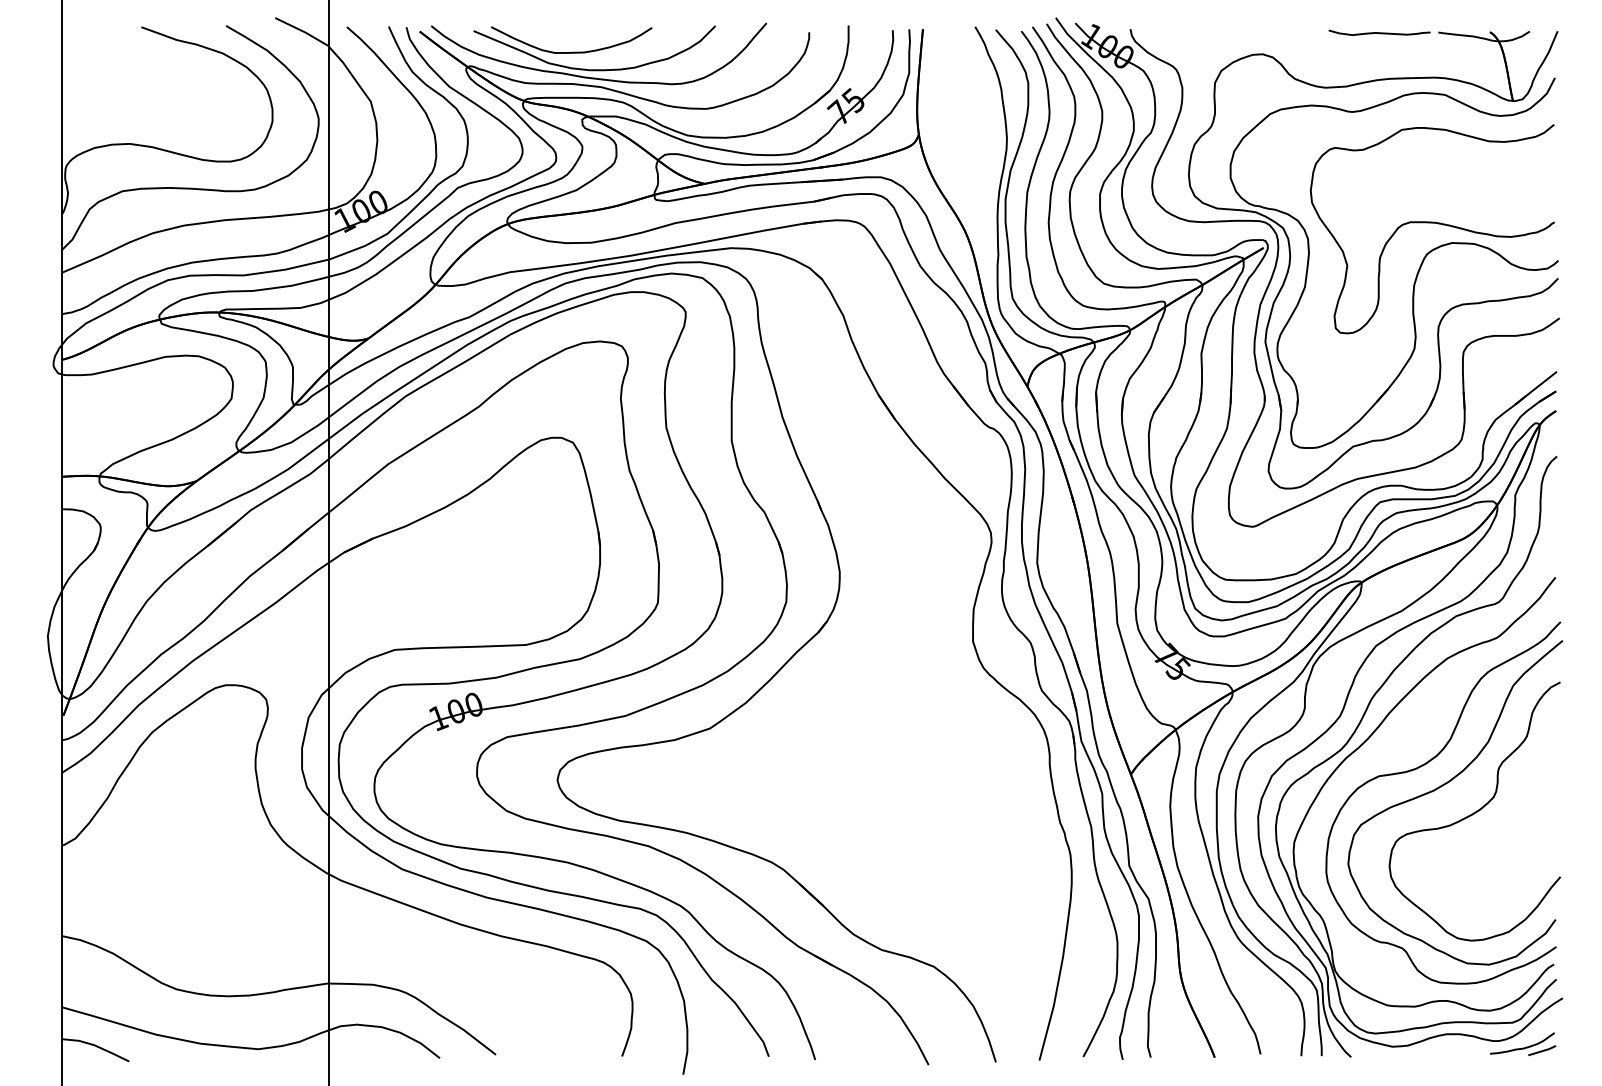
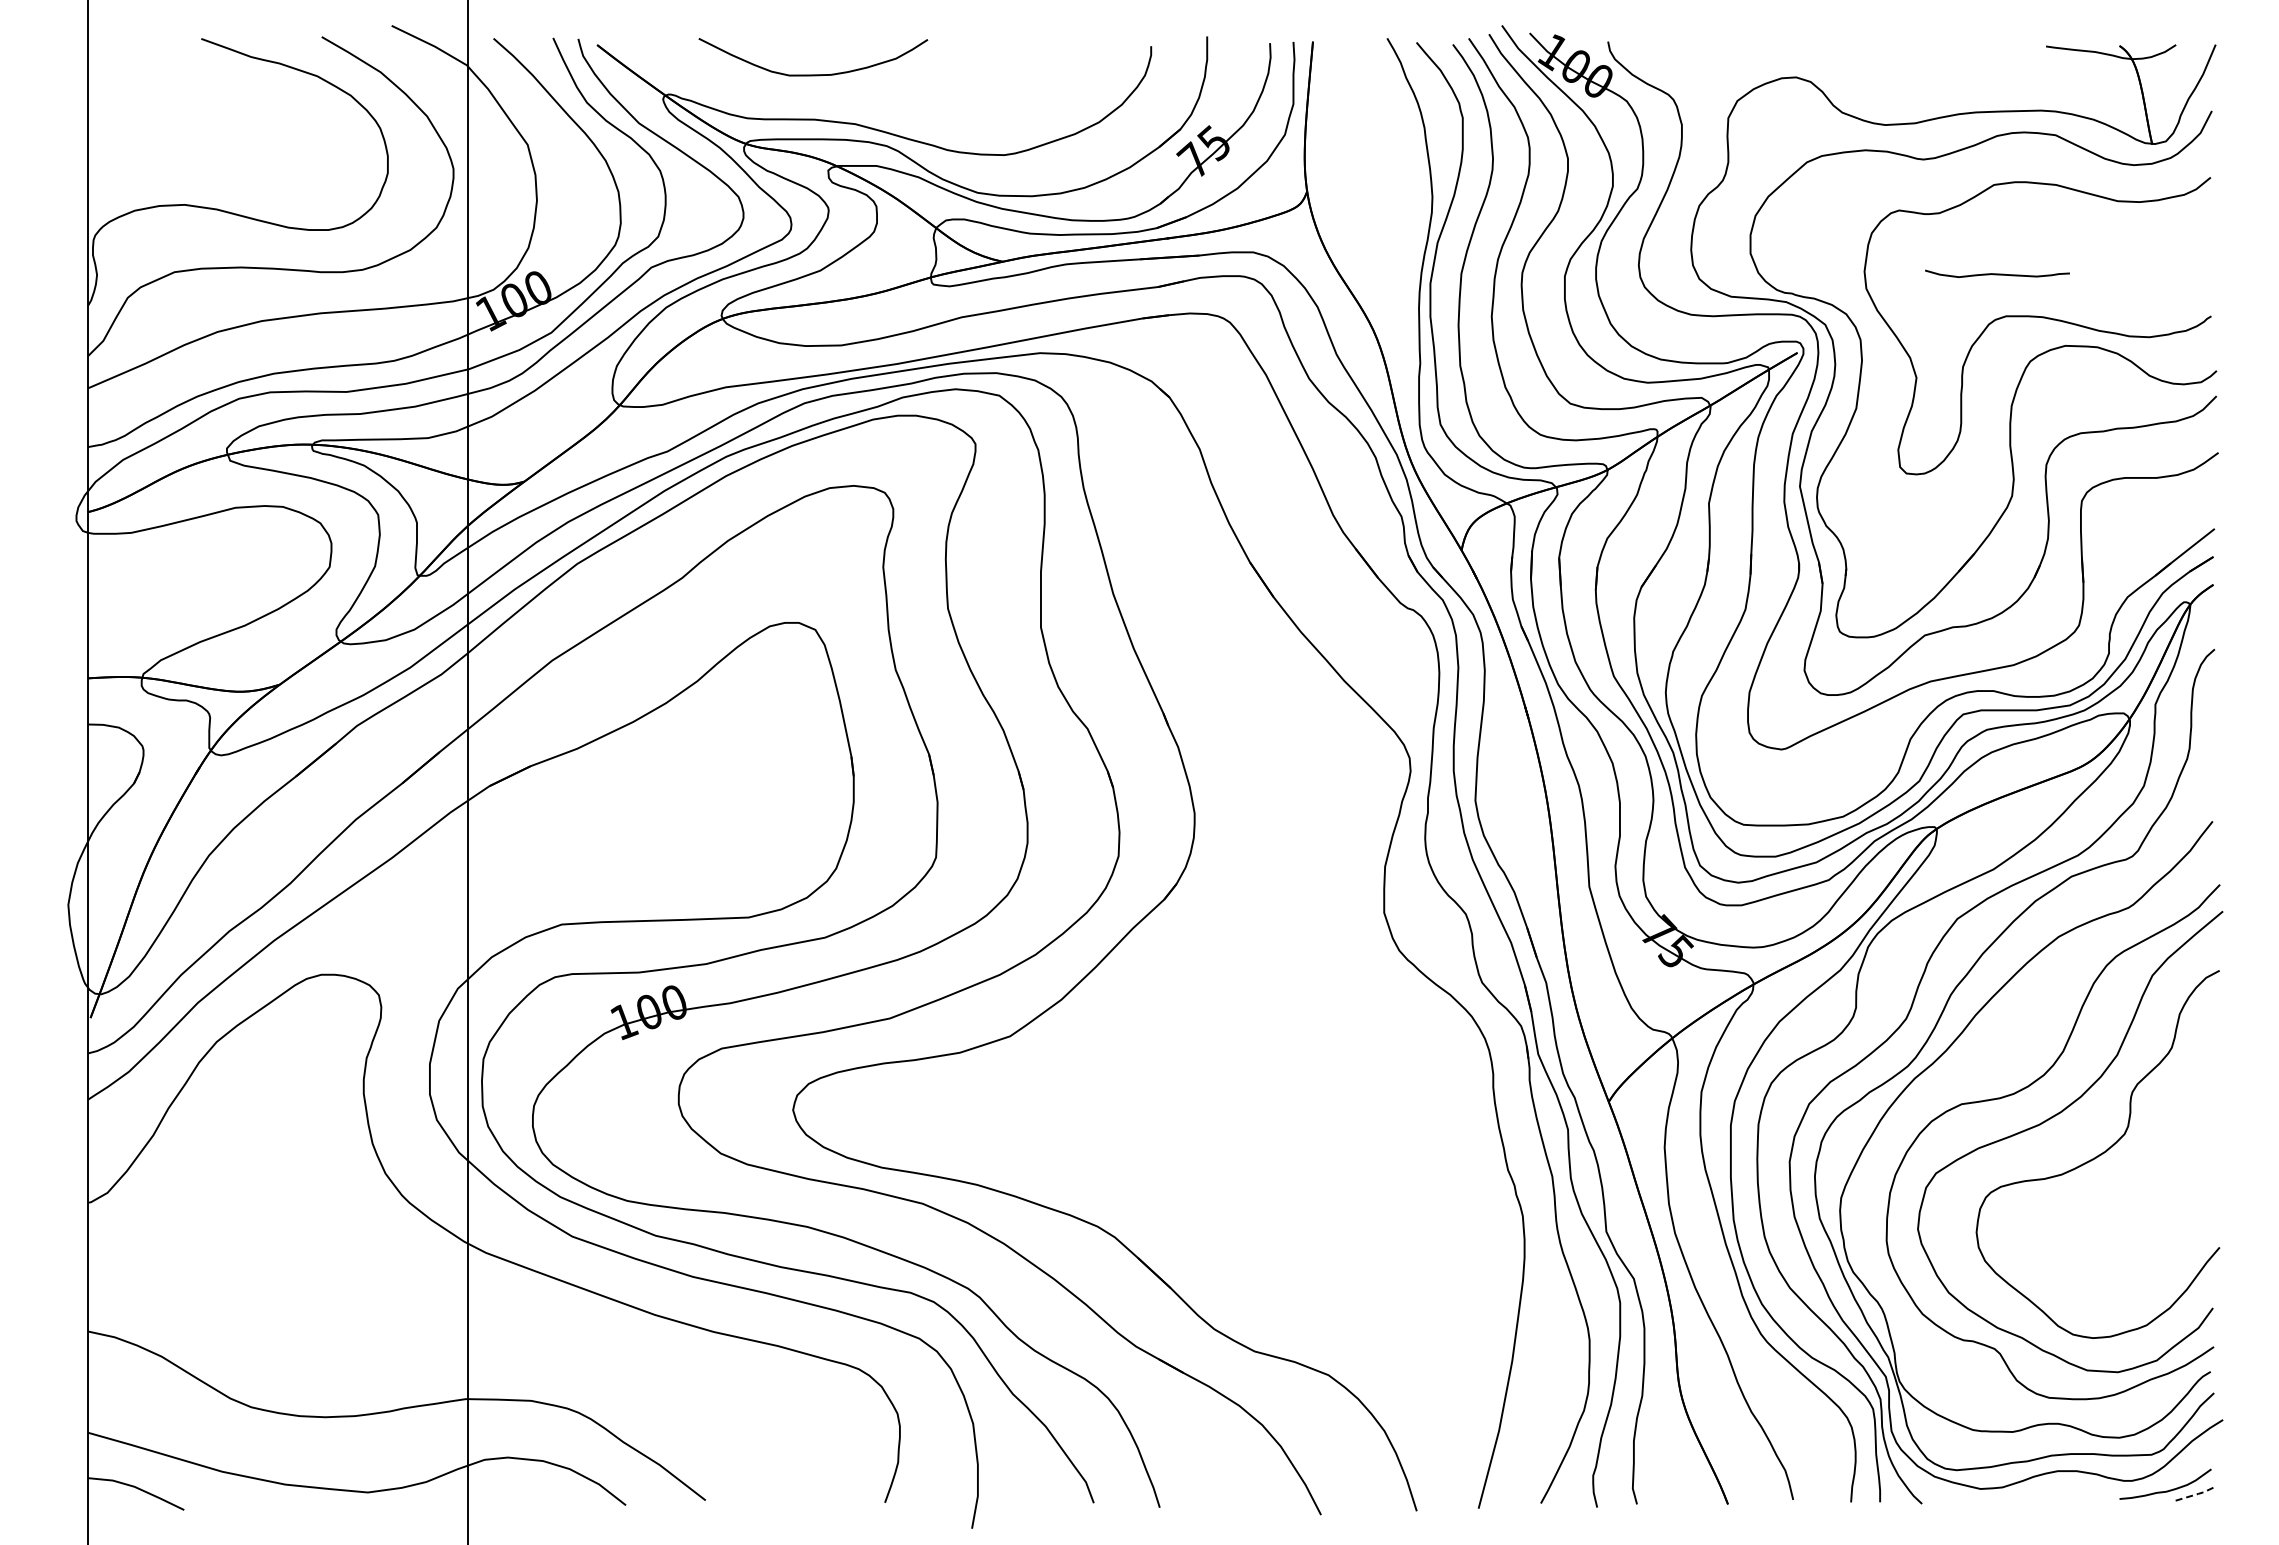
curve: (1379, 32) -> (1997, 273), moved
part: (599, 69) -> (852, 99), removed
line: (1542, 1051) -> (2194, 1495), solid -> dashed

